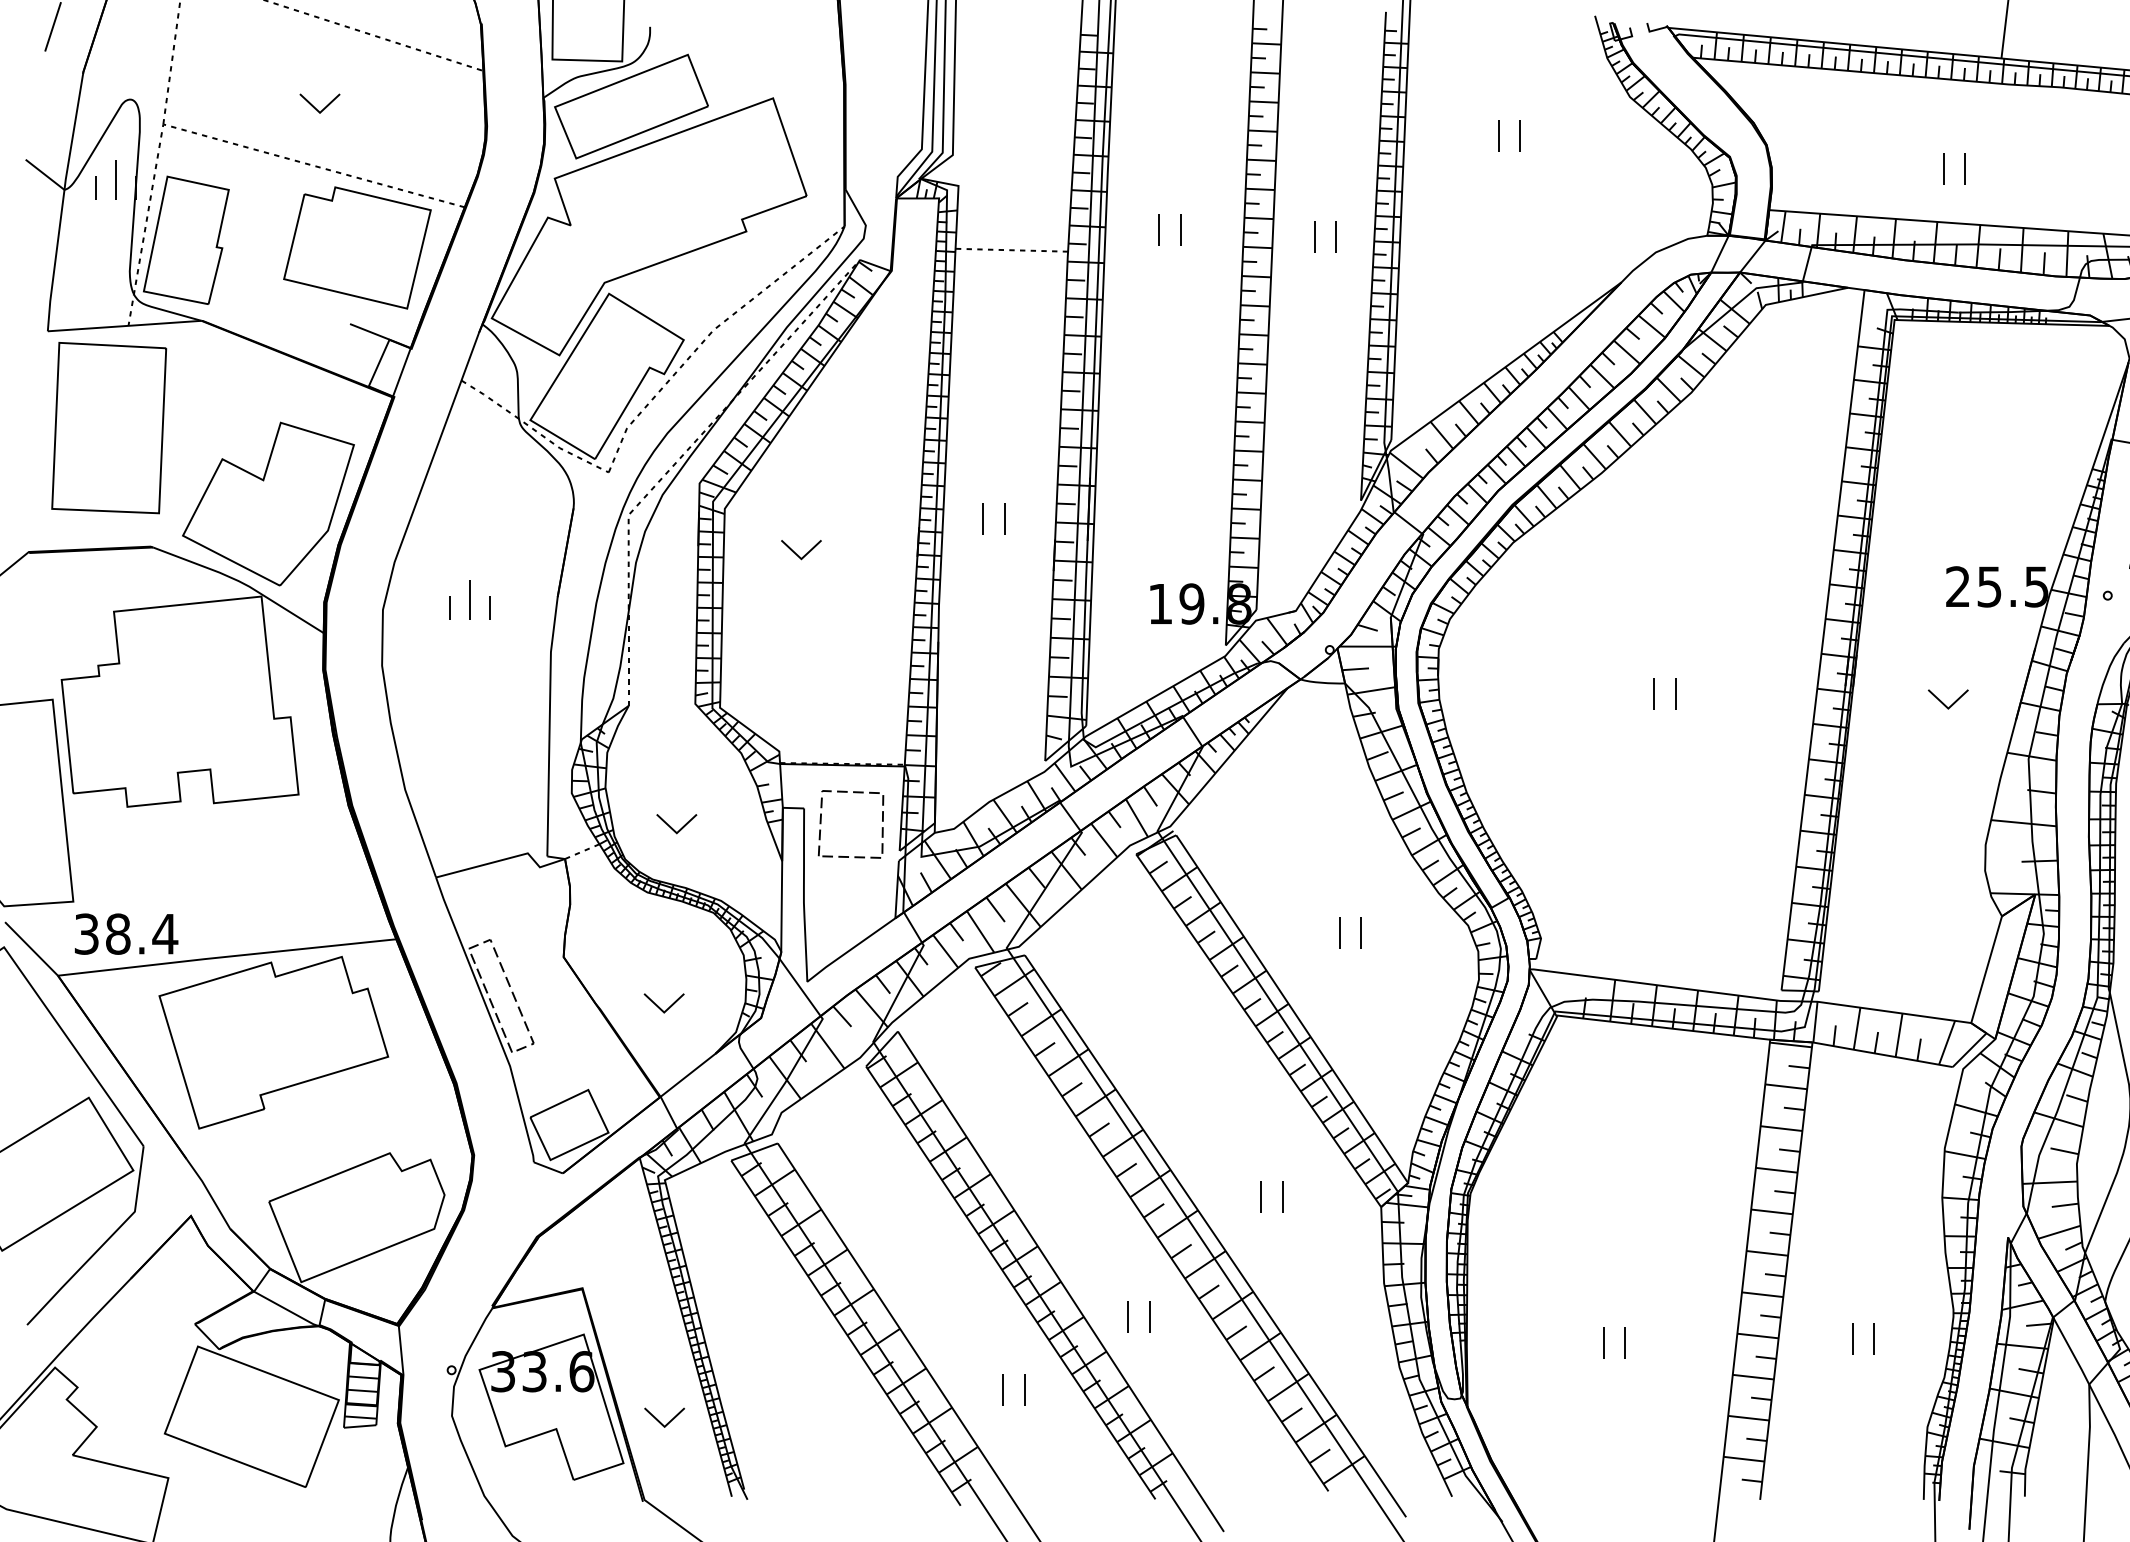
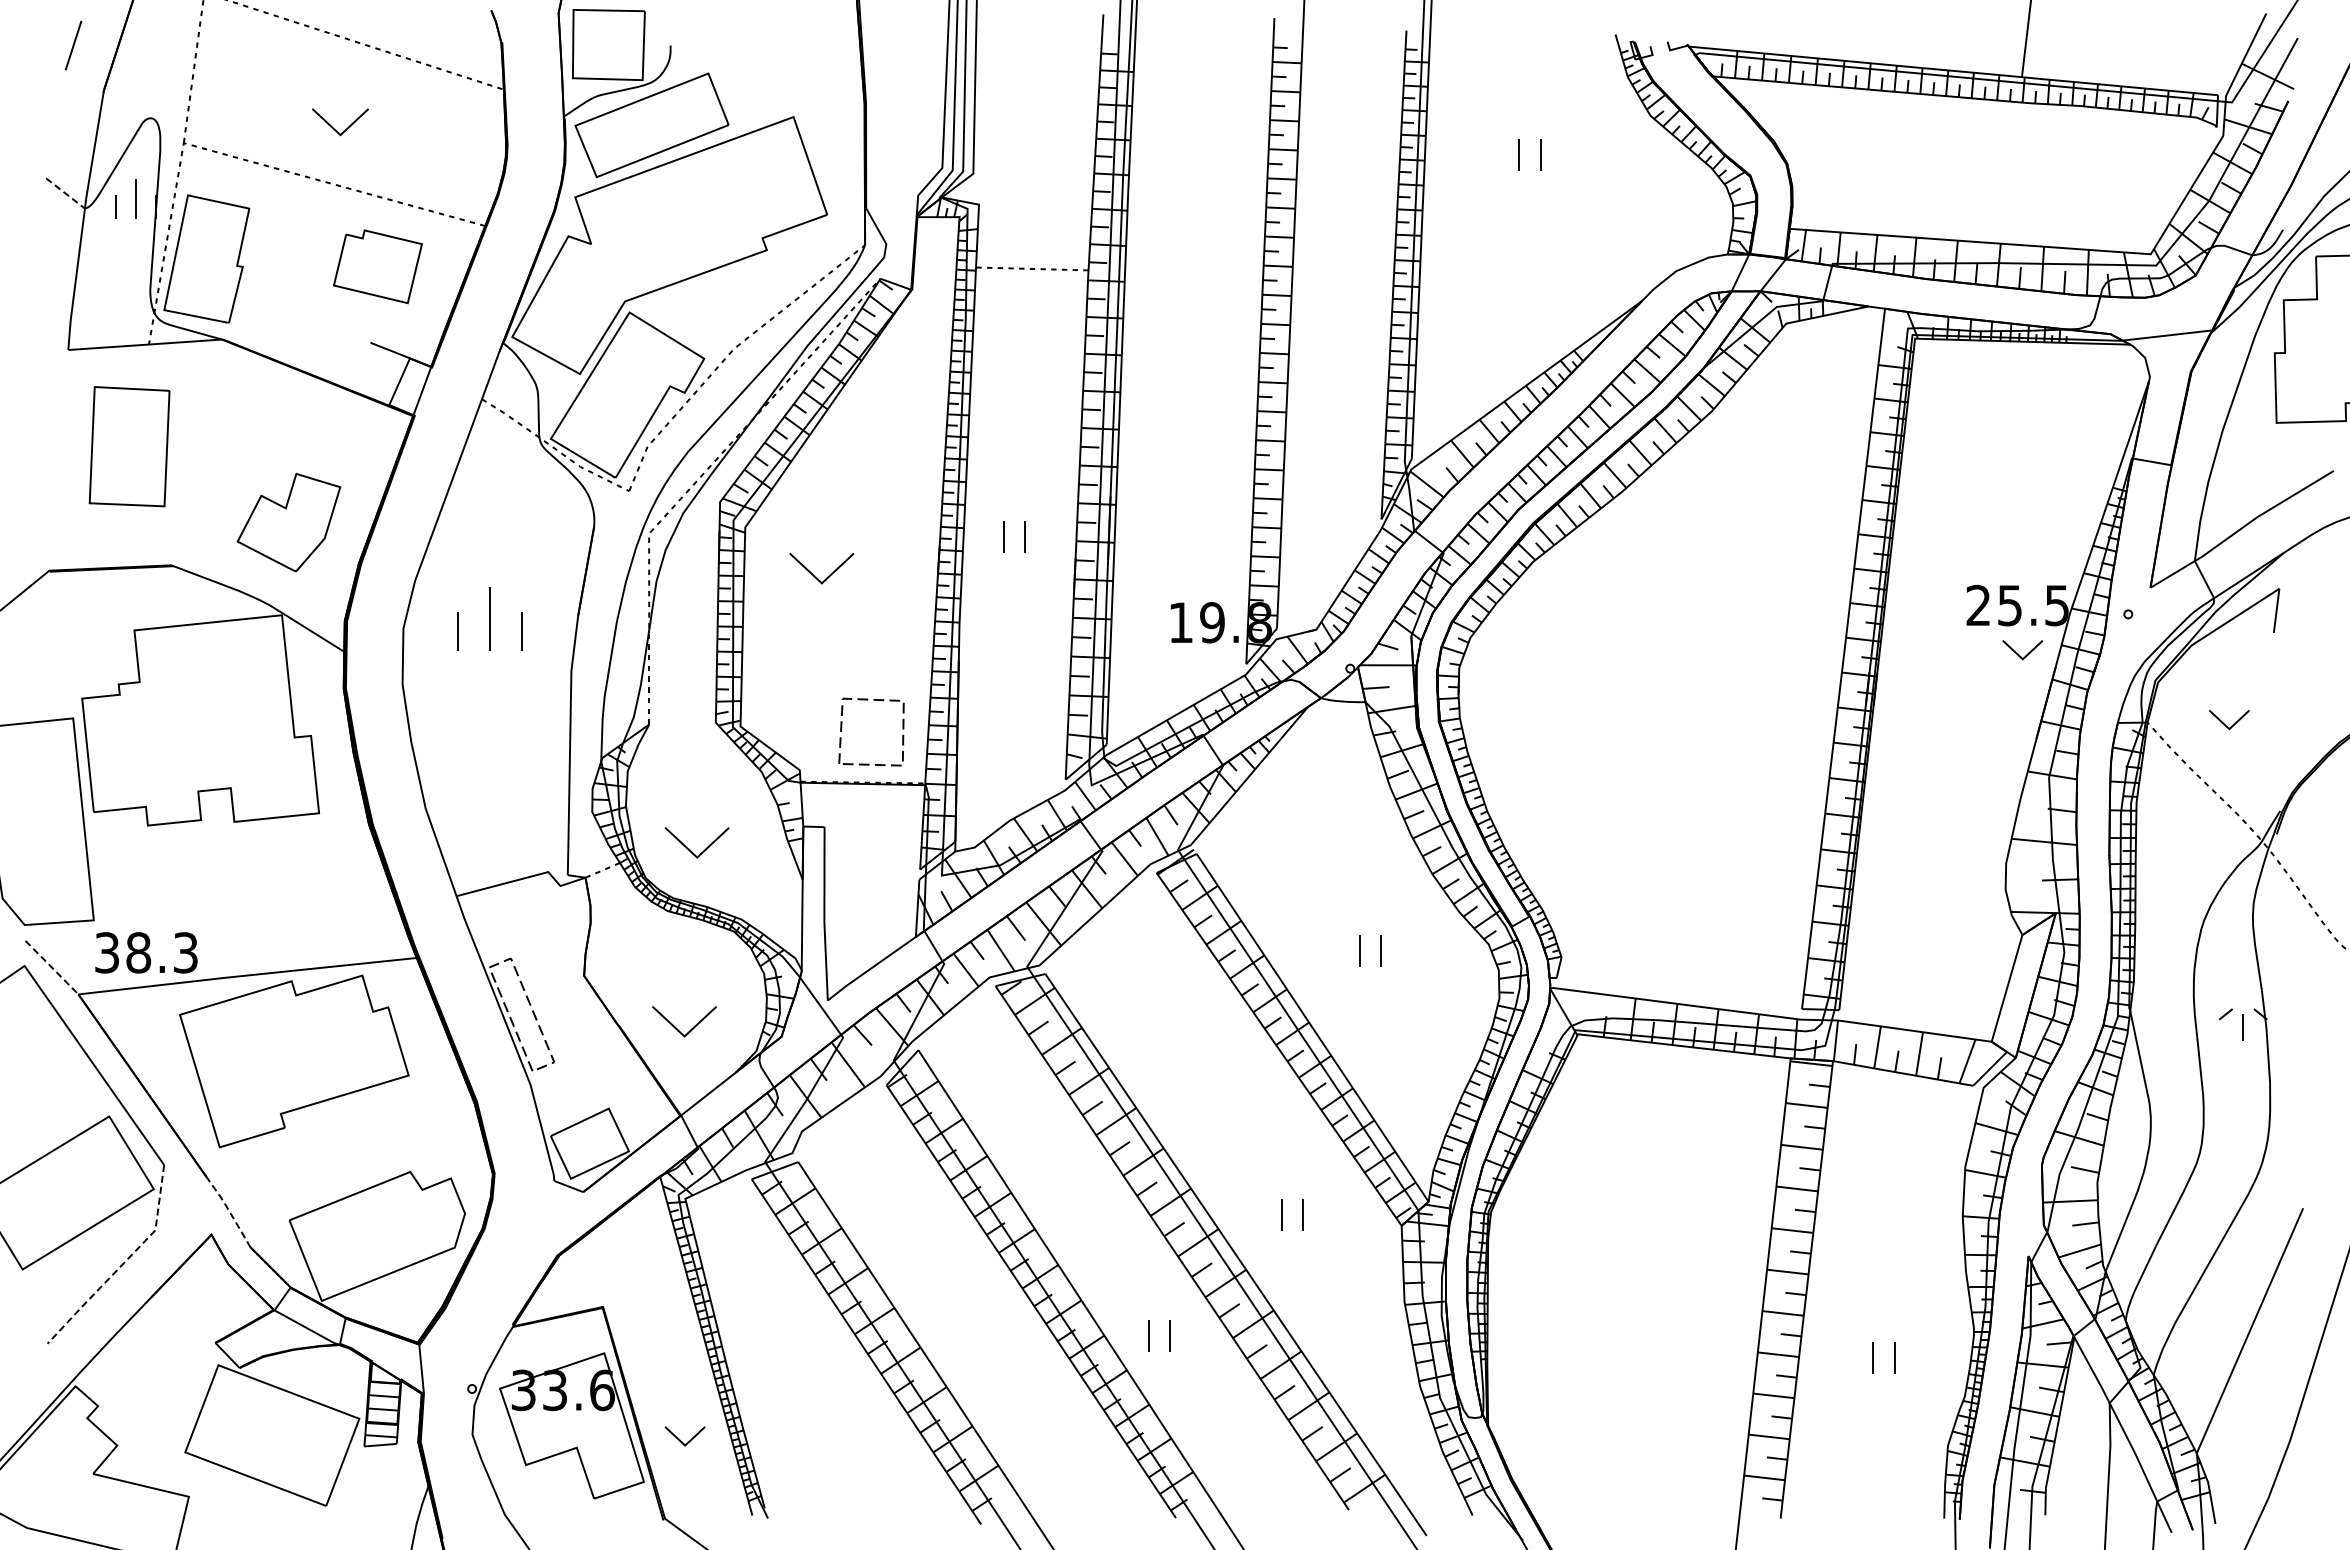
part: (320, 103) -> (340, 122), size x1.4
part: (1944, 168) -> (1964, 187), removed
line: (45, 174) -> (65, 193), solid -> dashed
part: (1160, 229) -> (1180, 248), removed
part: (1315, 236) -> (1335, 255), removed
part: (357, 247) -> (377, 266), size x0.6
part: (109, 427) -> (129, 446), size x0.7
part: (268, 503) -> (288, 522), size x0.6
part: (801, 549) -> (821, 568), size x1.6
part: (469, 599) -> (489, 618), size x1.6
part: (1655, 693) -> (1675, 712), removed
part: (1948, 699) -> (2022, 650), moved
part: (822, 820) -> (842, 728), moved
part: (677, 823) -> (697, 842), size x1.6
text: (165, 933) -> (185, 952), 38.4 -> 38.3
line: (32, 948) -> (52, 967), solid -> dashed
part: (664, 1003) -> (684, 1022), size x1.6
line: (209, 1192) -> (229, 1211), solid -> dashed
line: (103, 1244) -> (123, 1263), solid -> dashed
part: (1604, 1341) -> (1624, 1360), removed
part: (1004, 1388) -> (1024, 1407), removed

